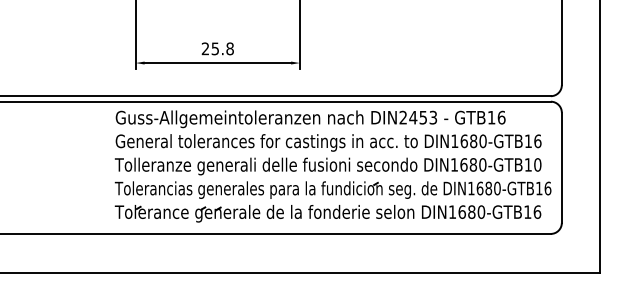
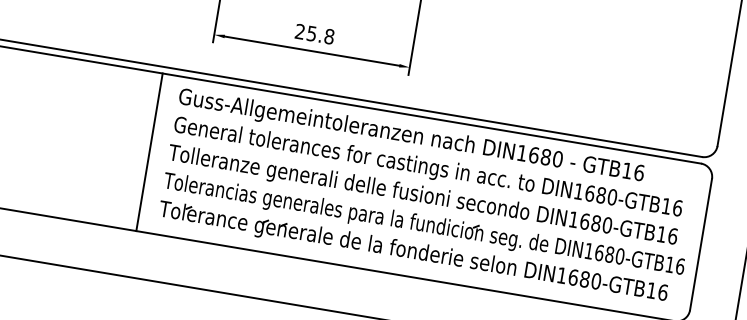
text: (418, 117) -> (540, 156), DIN2453 -> DIN1680
text: (537, 164) -> (672, 235), DIN1680-GTB10 -> DIN1680-GTB16
line: (99, 167) -> (150, 151), added

